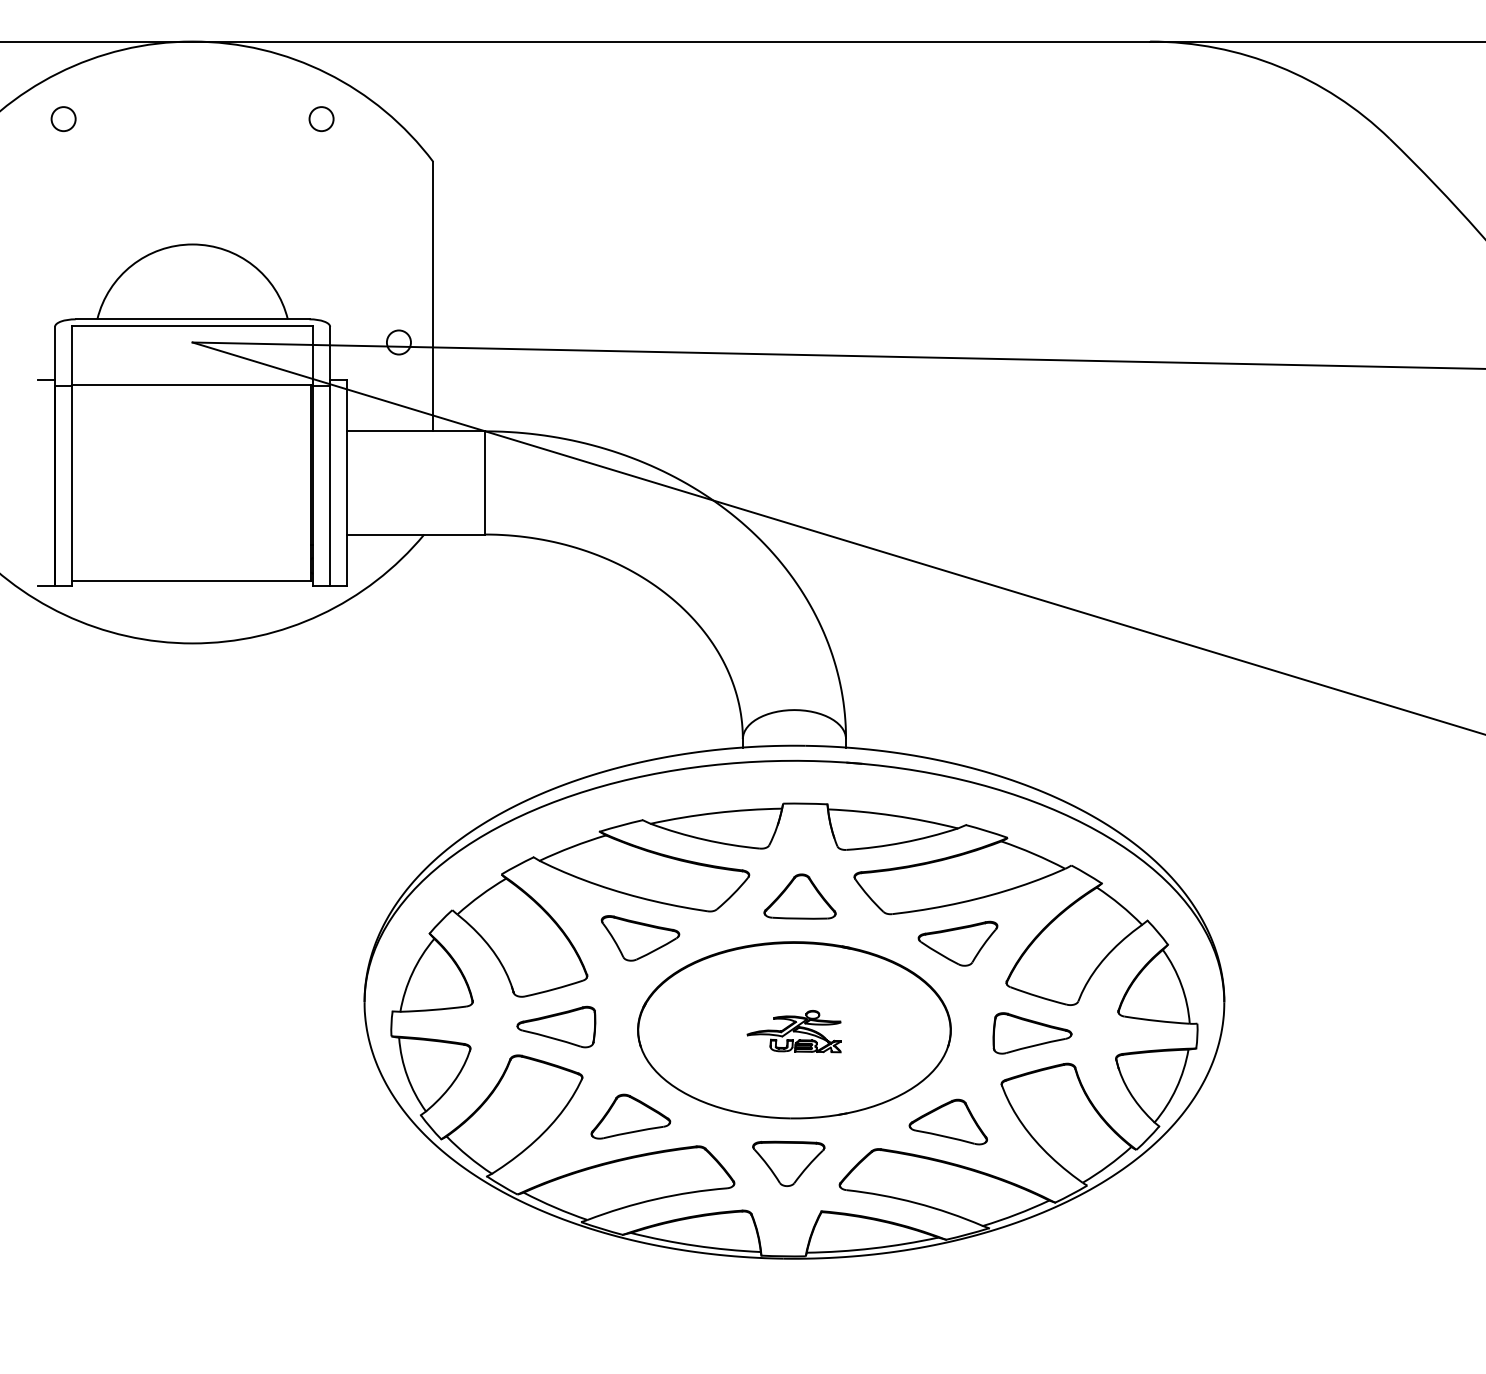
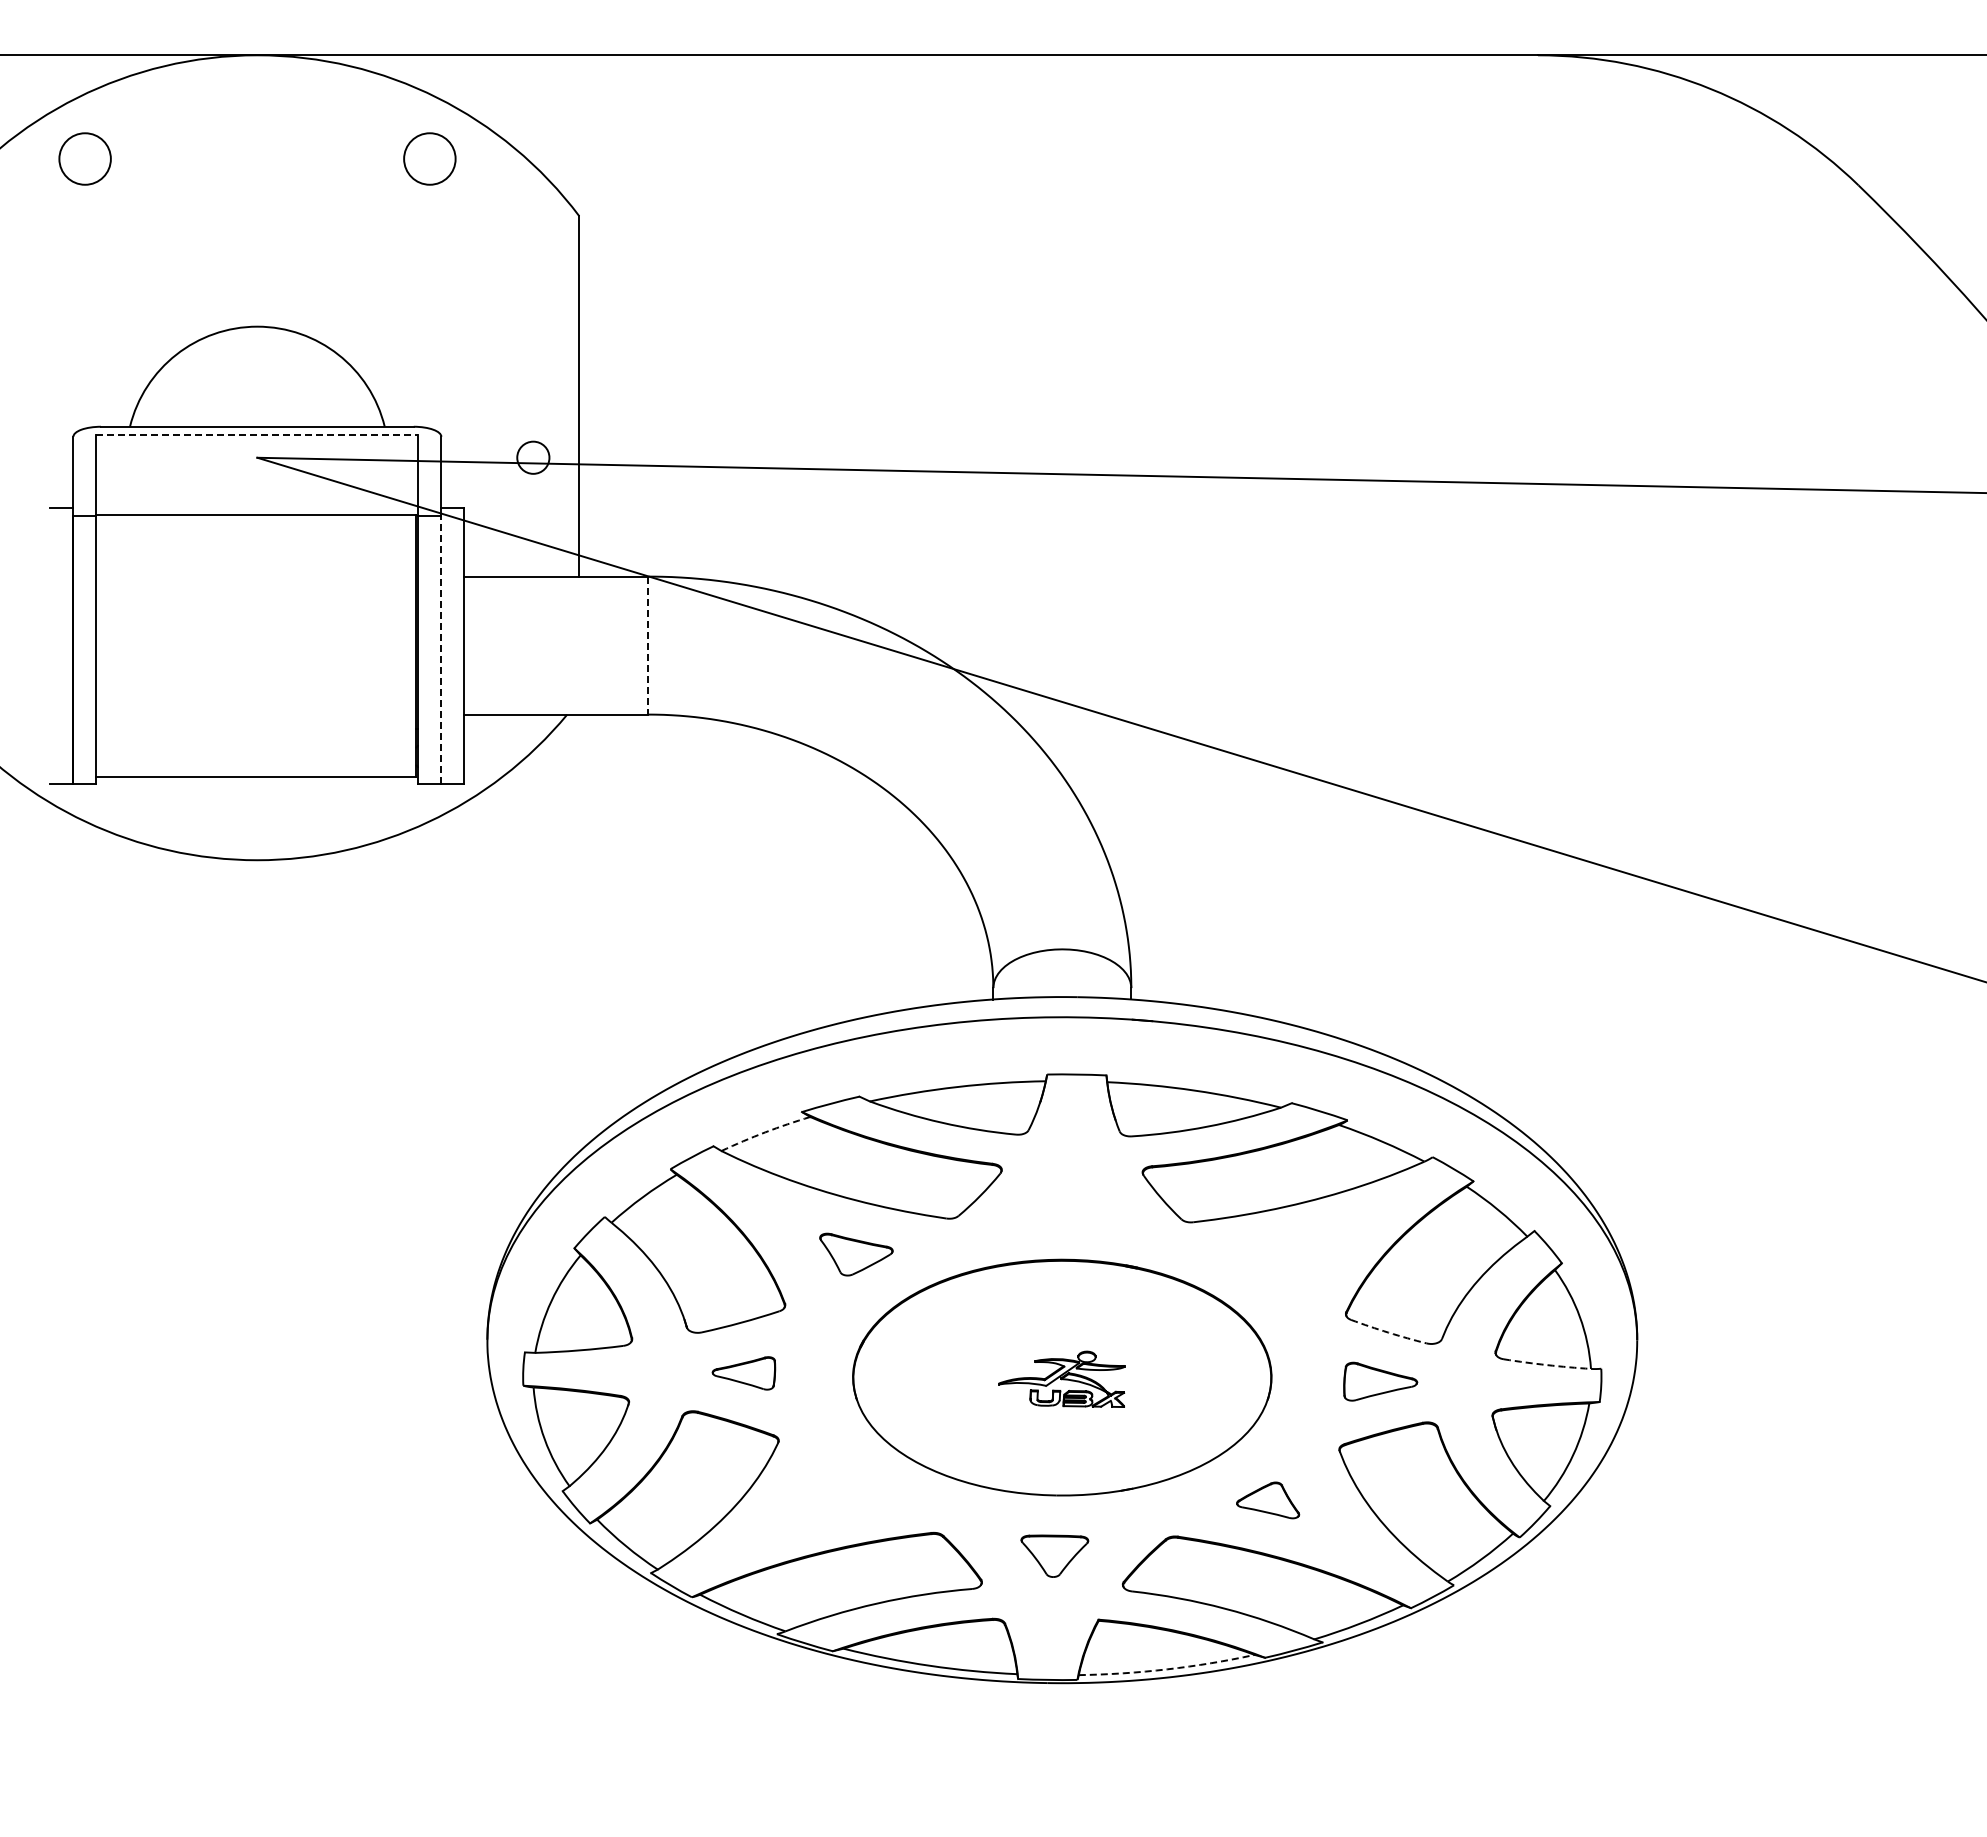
circle: (63, 118) -> (84, 158), size x1.6
circle: (321, 118) -> (429, 158), size x1.6
line: (192, 325) -> (257, 435), solid -> dashed
line: (485, 482) -> (648, 645), solid -> dashed
line: (330, 485) -> (441, 649), solid -> dashed
arc: (572, 847) -> (765, 1132), solid -> dashed
part: (799, 896) -> (1069, 1198), removed
part: (640, 938) -> (856, 1254), size x0.7
part: (957, 943) -> (1280, 1261), removed
arc: (1038, 996) -> (1388, 1332), solid -> dashed
arc: (1157, 1021) -> (1547, 1365), solid -> dashed
part: (556, 1027) -> (743, 1373), size x0.6
part: (1032, 1033) -> (1380, 1381), size x0.7
part: (630, 1116) -> (843, 1492), removed
part: (947, 1122) -> (1267, 1500), size x0.6
part: (788, 1163) -> (1054, 1555), size x0.7
arc: (873, 1248) -> (1167, 1669), solid -> dashed

